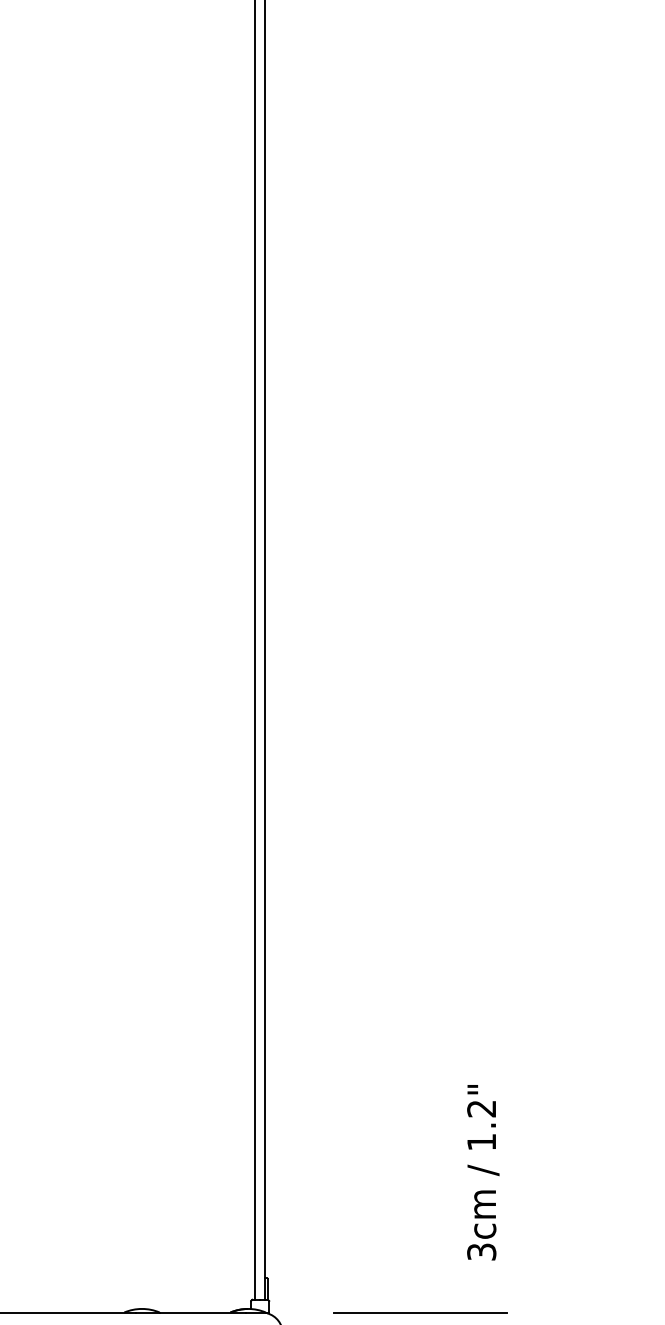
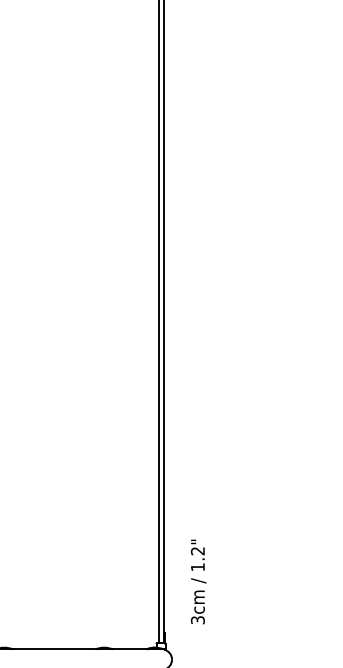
text: (482, 1171) -> (198, 581), moved
line: (420, 1312) -> (238, 649), removed

